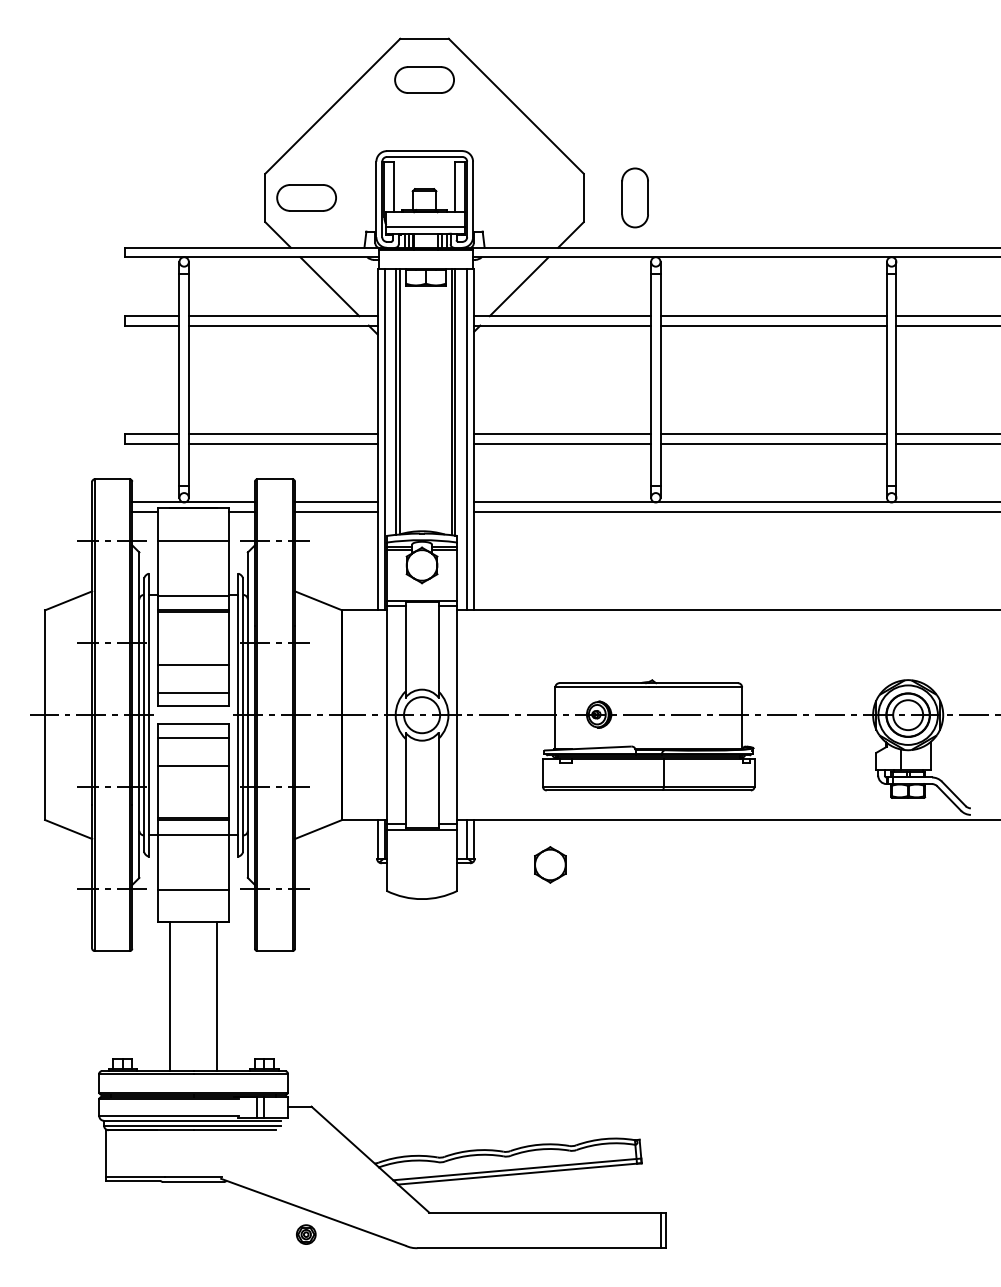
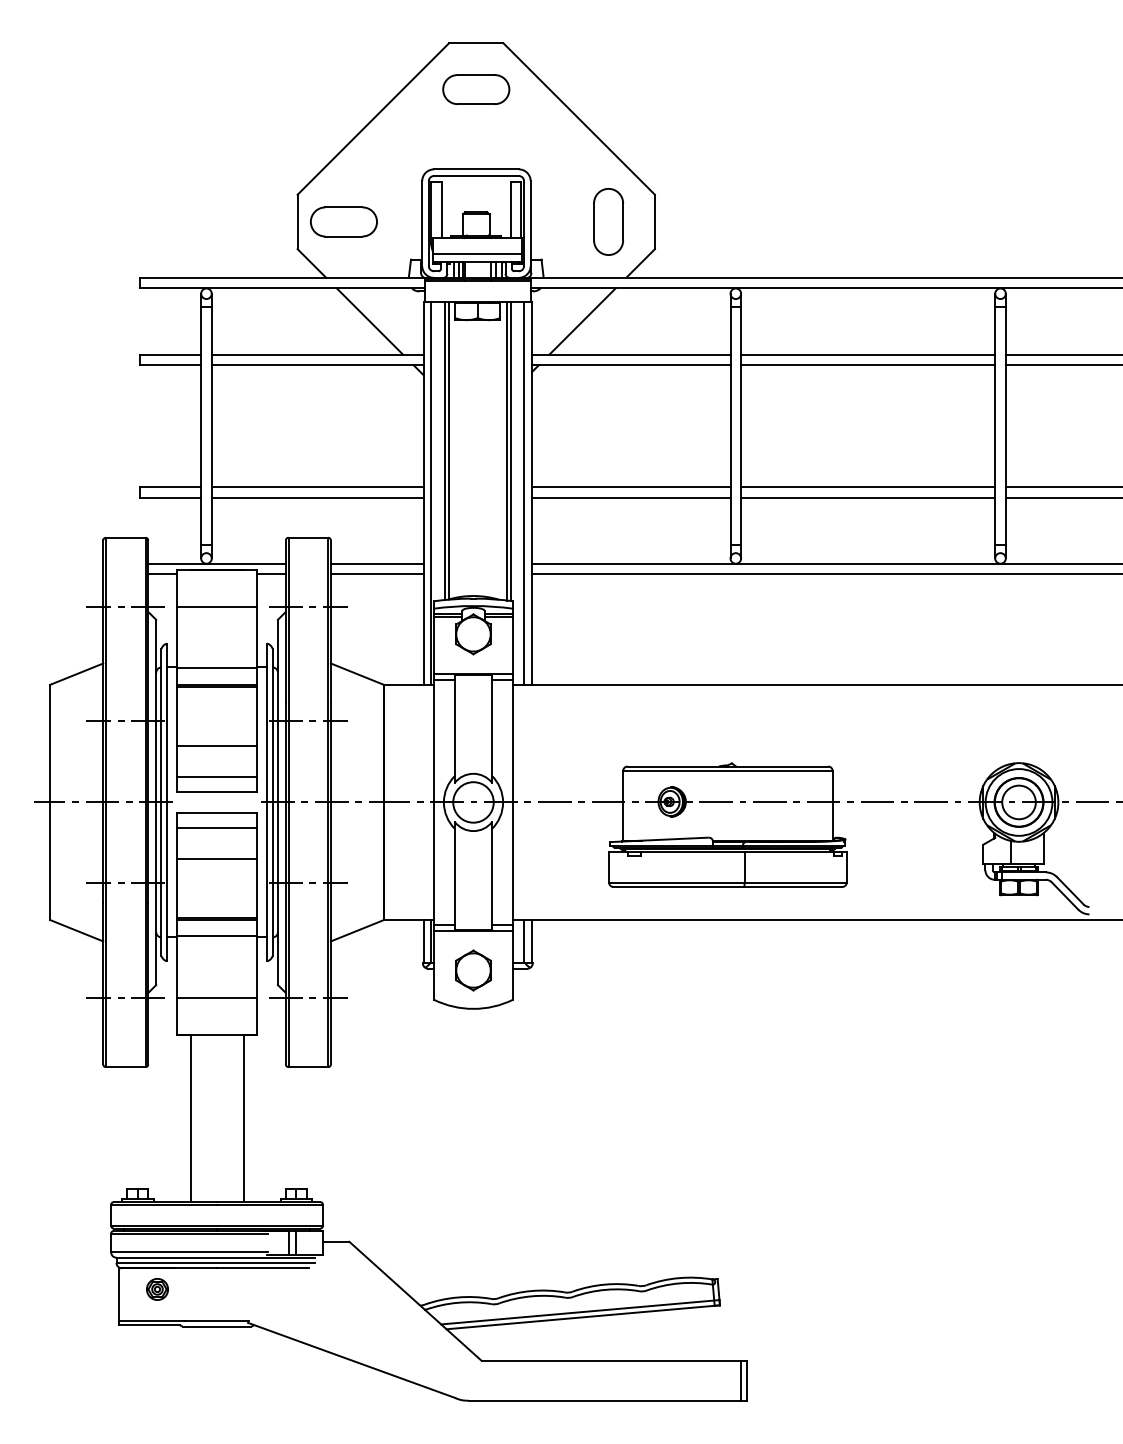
part: (635, 197) -> (608, 221), moved
part: (550, 864) -> (473, 970), moved
part: (306, 1234) -> (157, 1289), moved

